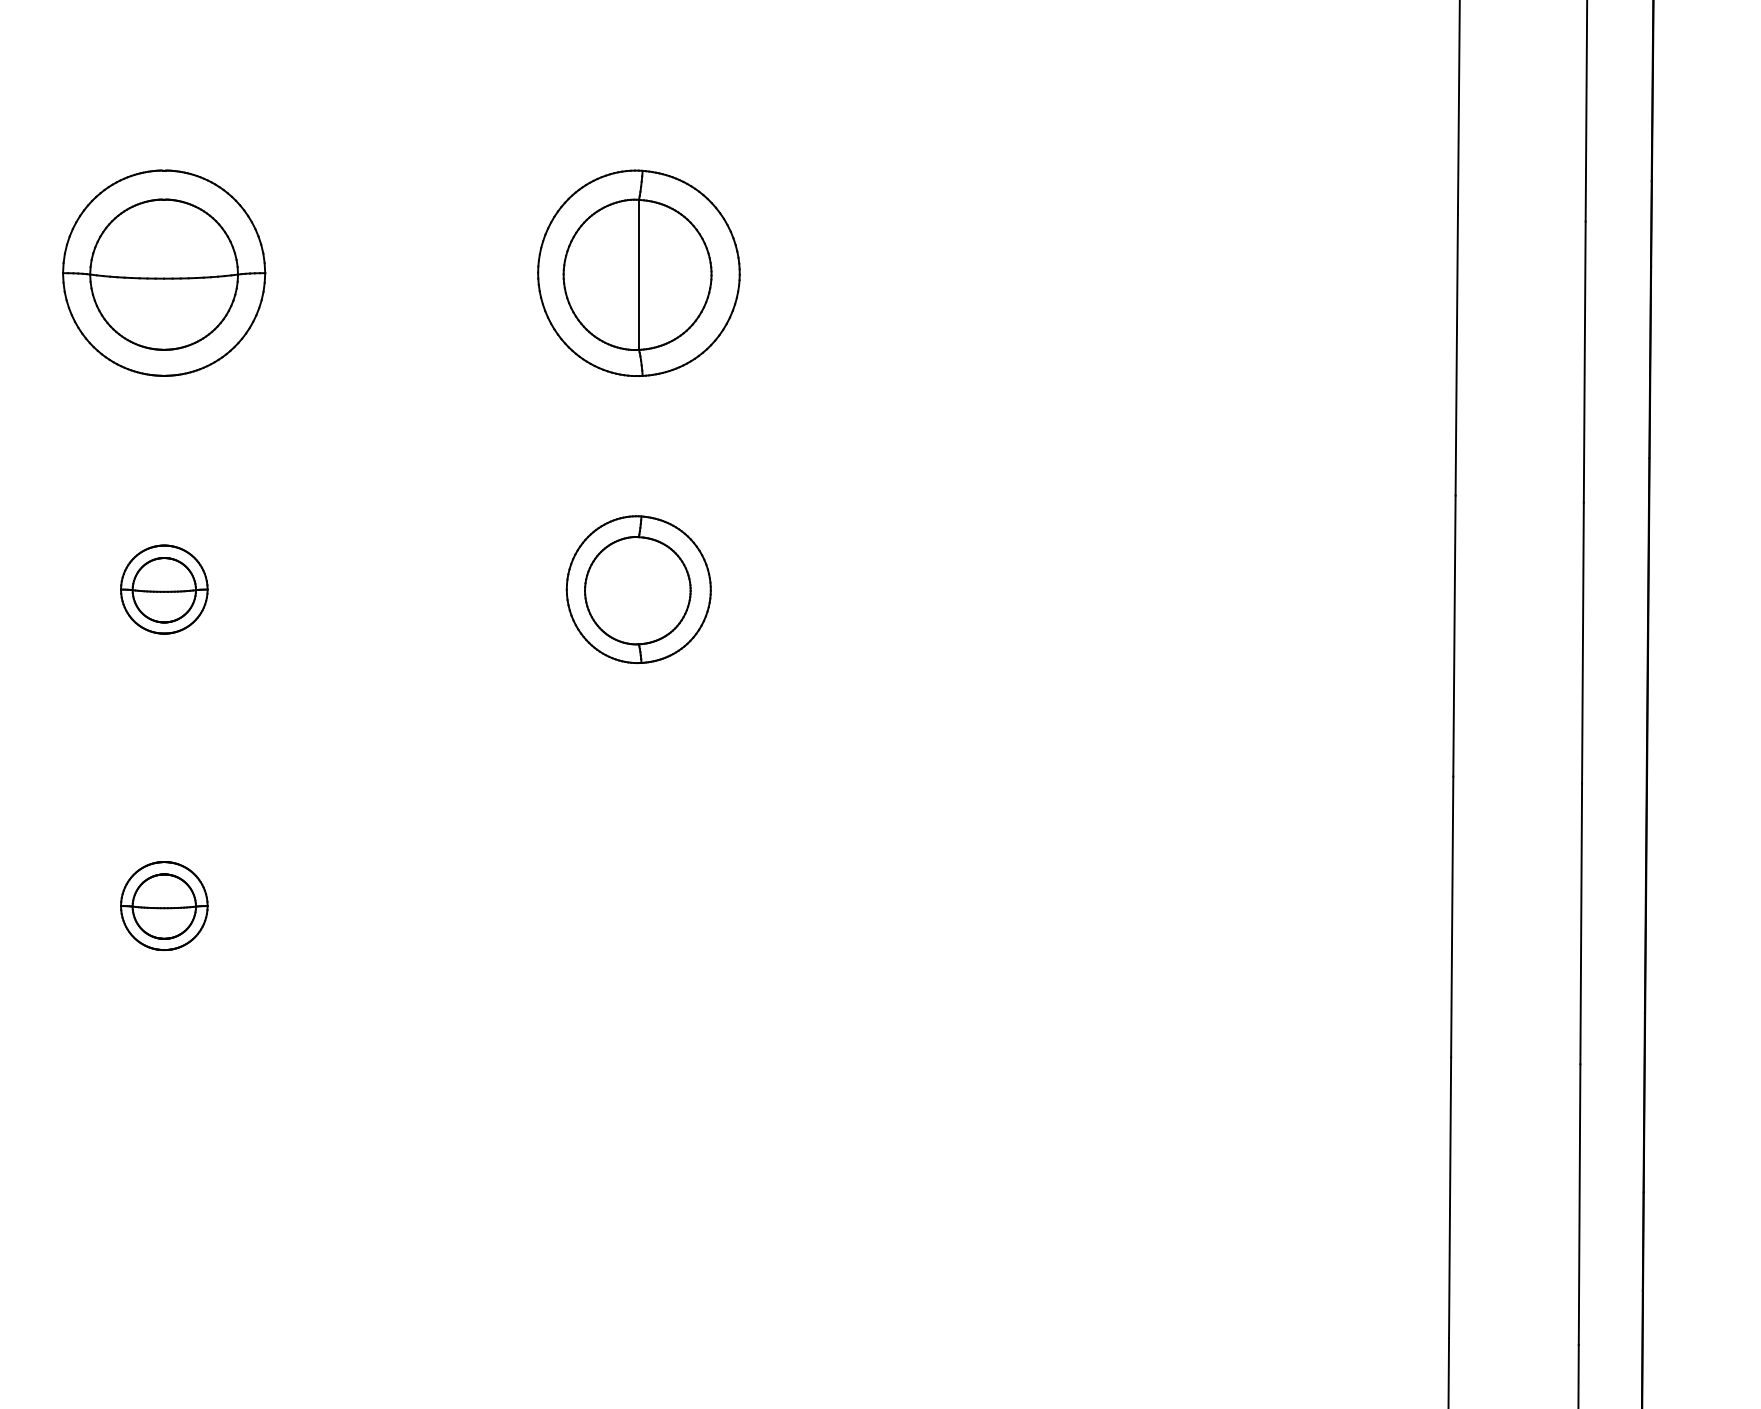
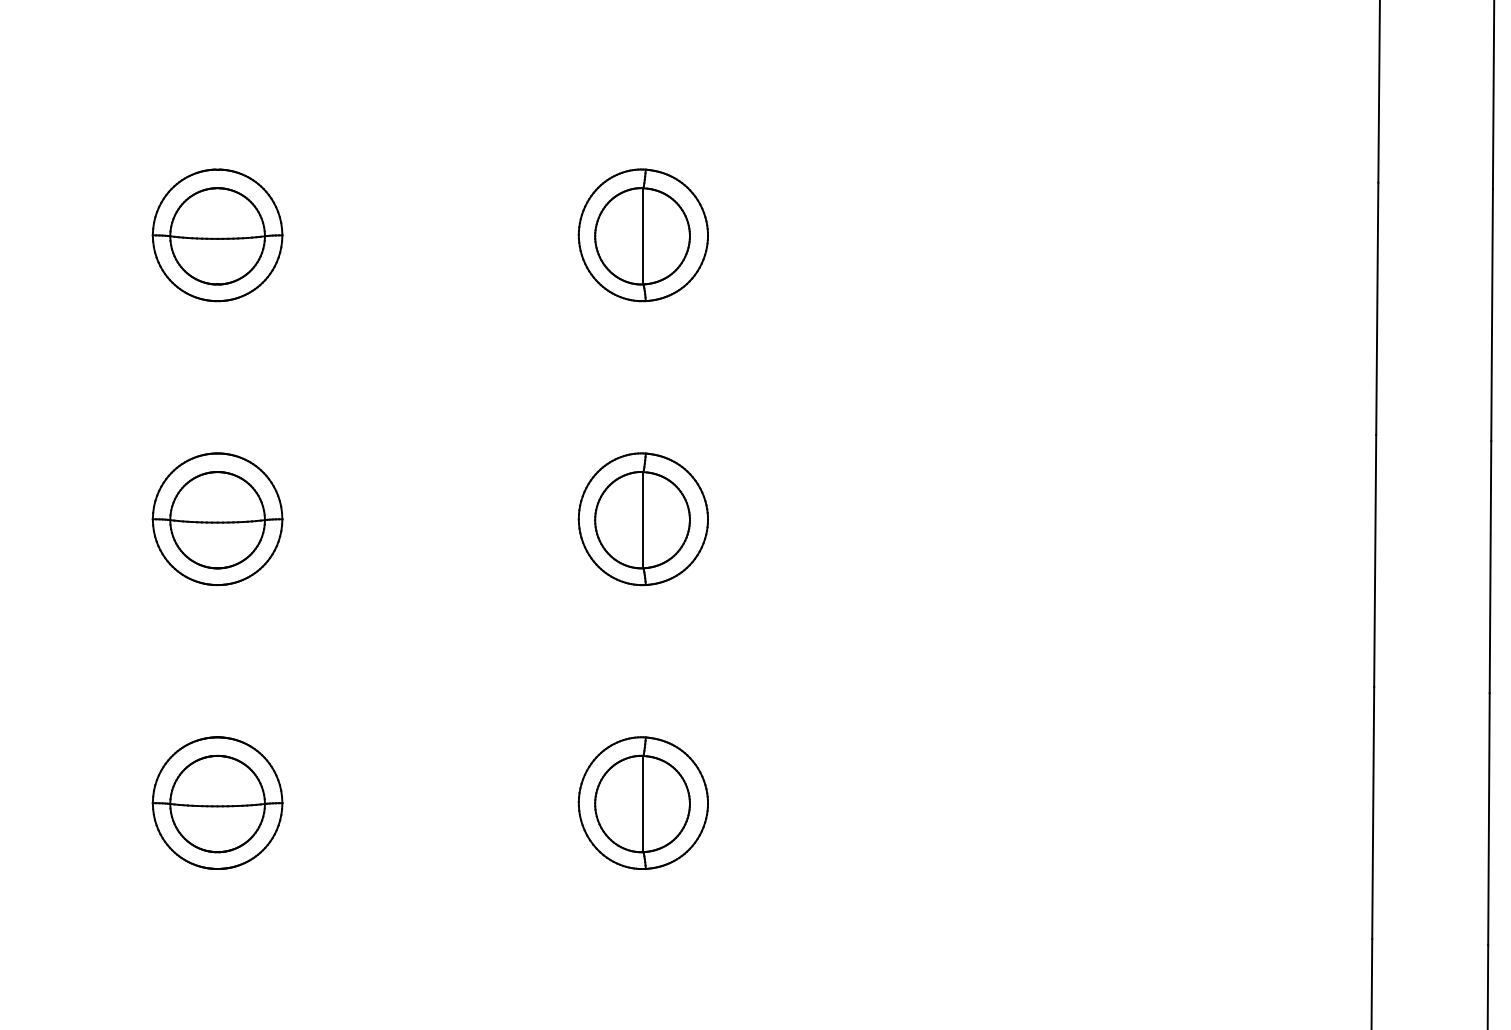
part: (638, 272) -> (643, 234), size x0.71
part: (164, 273) -> (217, 235), size x0.71
part: (164, 589) -> (217, 519), size x1.67
line: (638, 590) -> (643, 519), added
part: (164, 905) -> (217, 802), size x1.67
part: (638, 905) -> (643, 802), added

